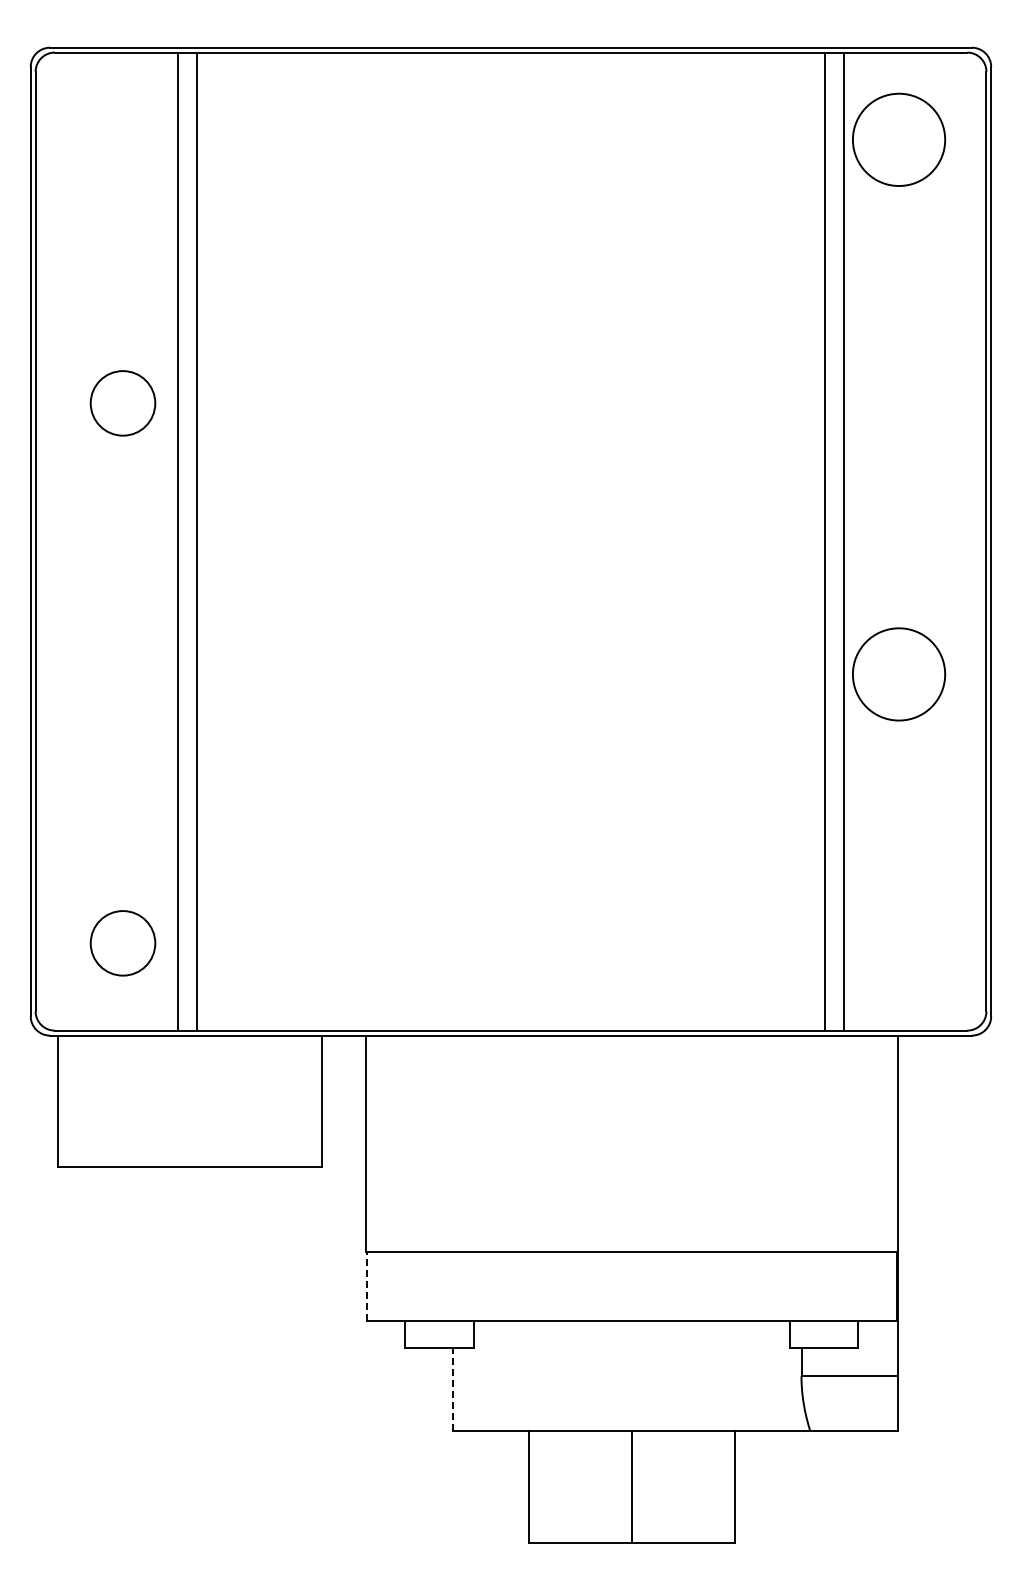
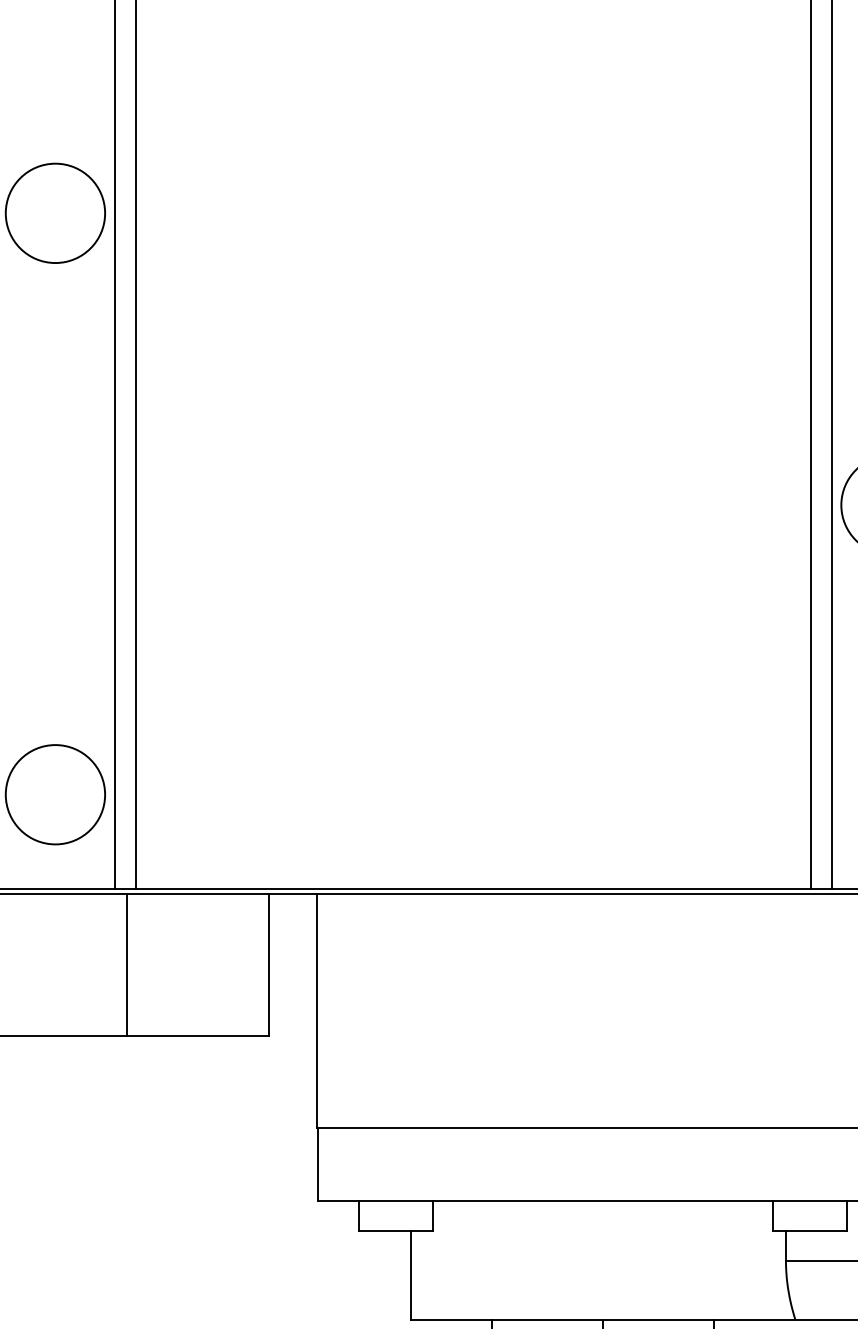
circle: (122, 403) -> (54, 213), size x1.43
circle: (122, 943) -> (54, 794), size x1.43
line: (189, 1101) -> (127, 965), added
line: (366, 1286) -> (317, 1164), dashed -> solid
line: (453, 1389) -> (411, 1275), dashed -> solid

